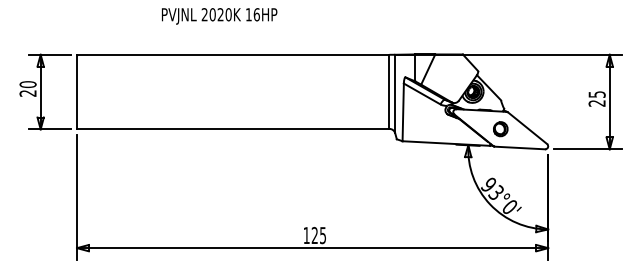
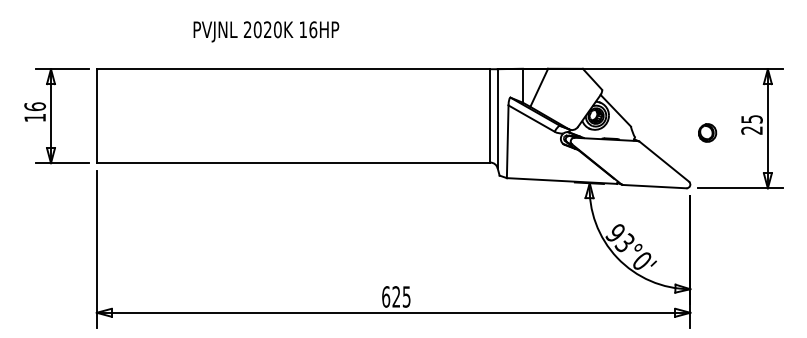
text: (219, 16) -> (266, 31), moved
text: (27, 89) -> (34, 112), 20 -> 16
part: (500, 128) -> (707, 132), moved
text: (307, 235) -> (386, 296), 125 -> 625

